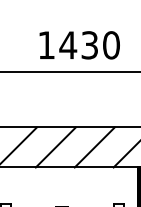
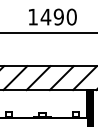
text: (89, 44) -> (58, 16), 1430 -> 1490

